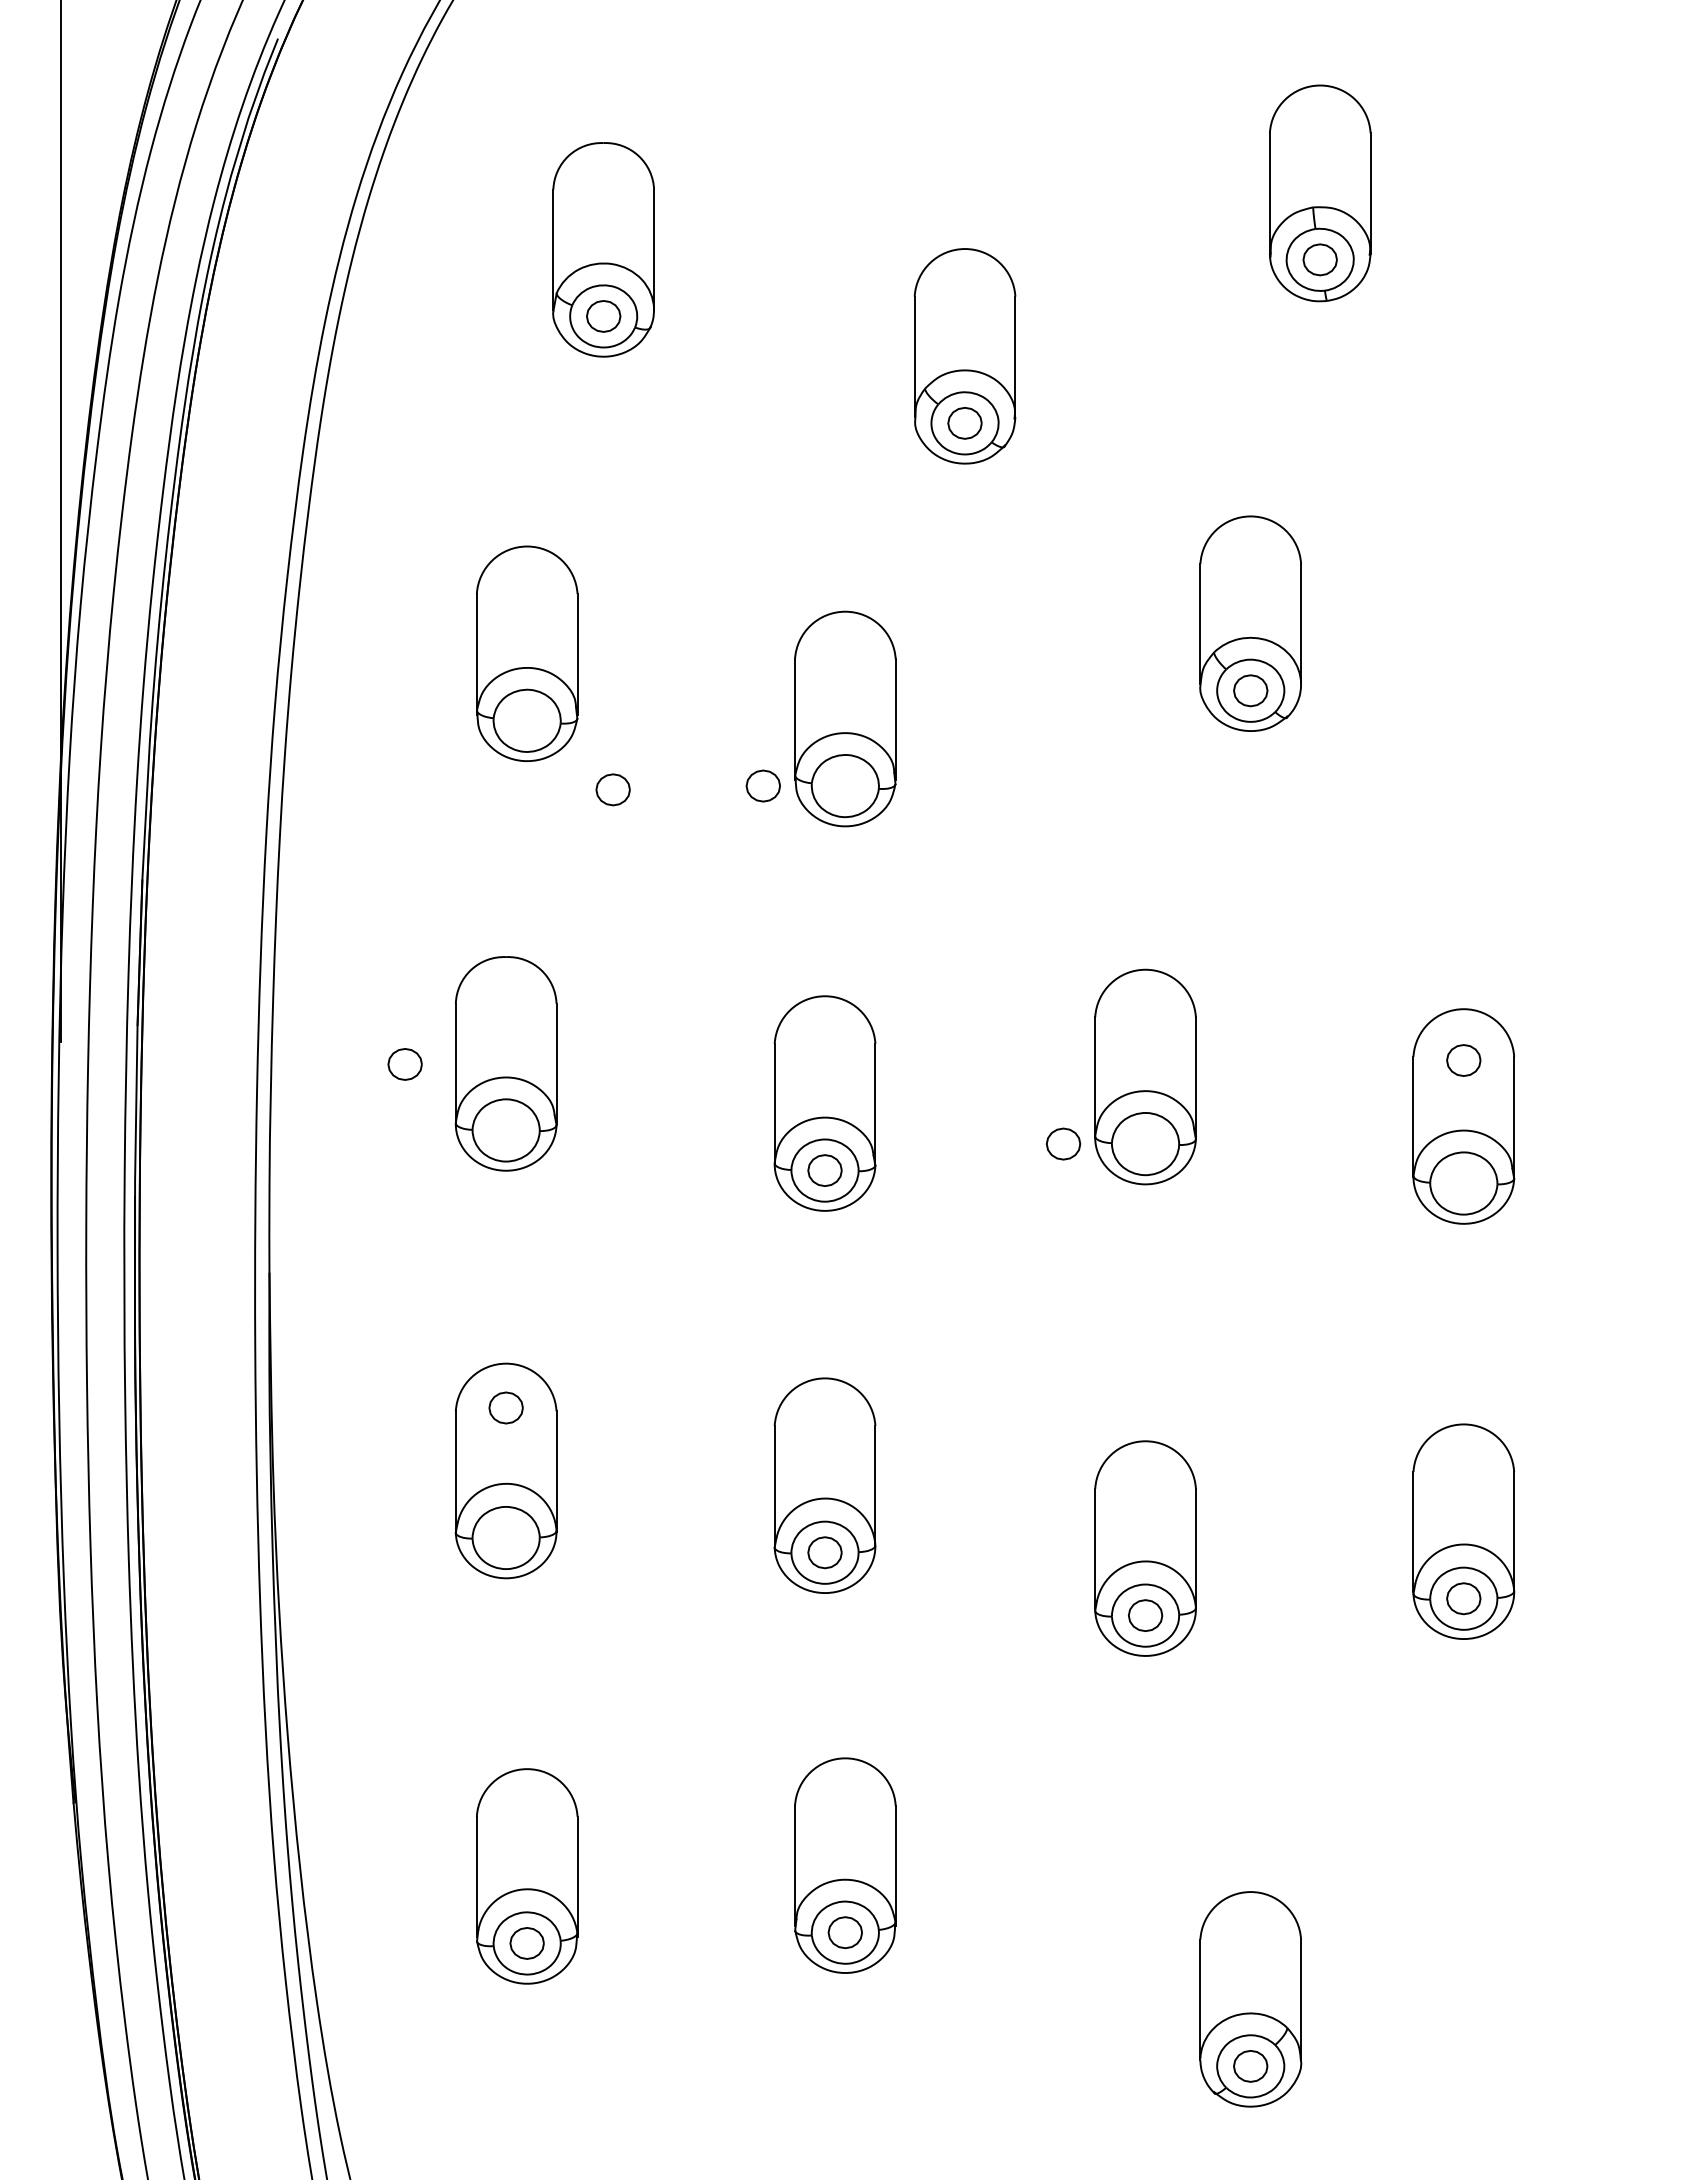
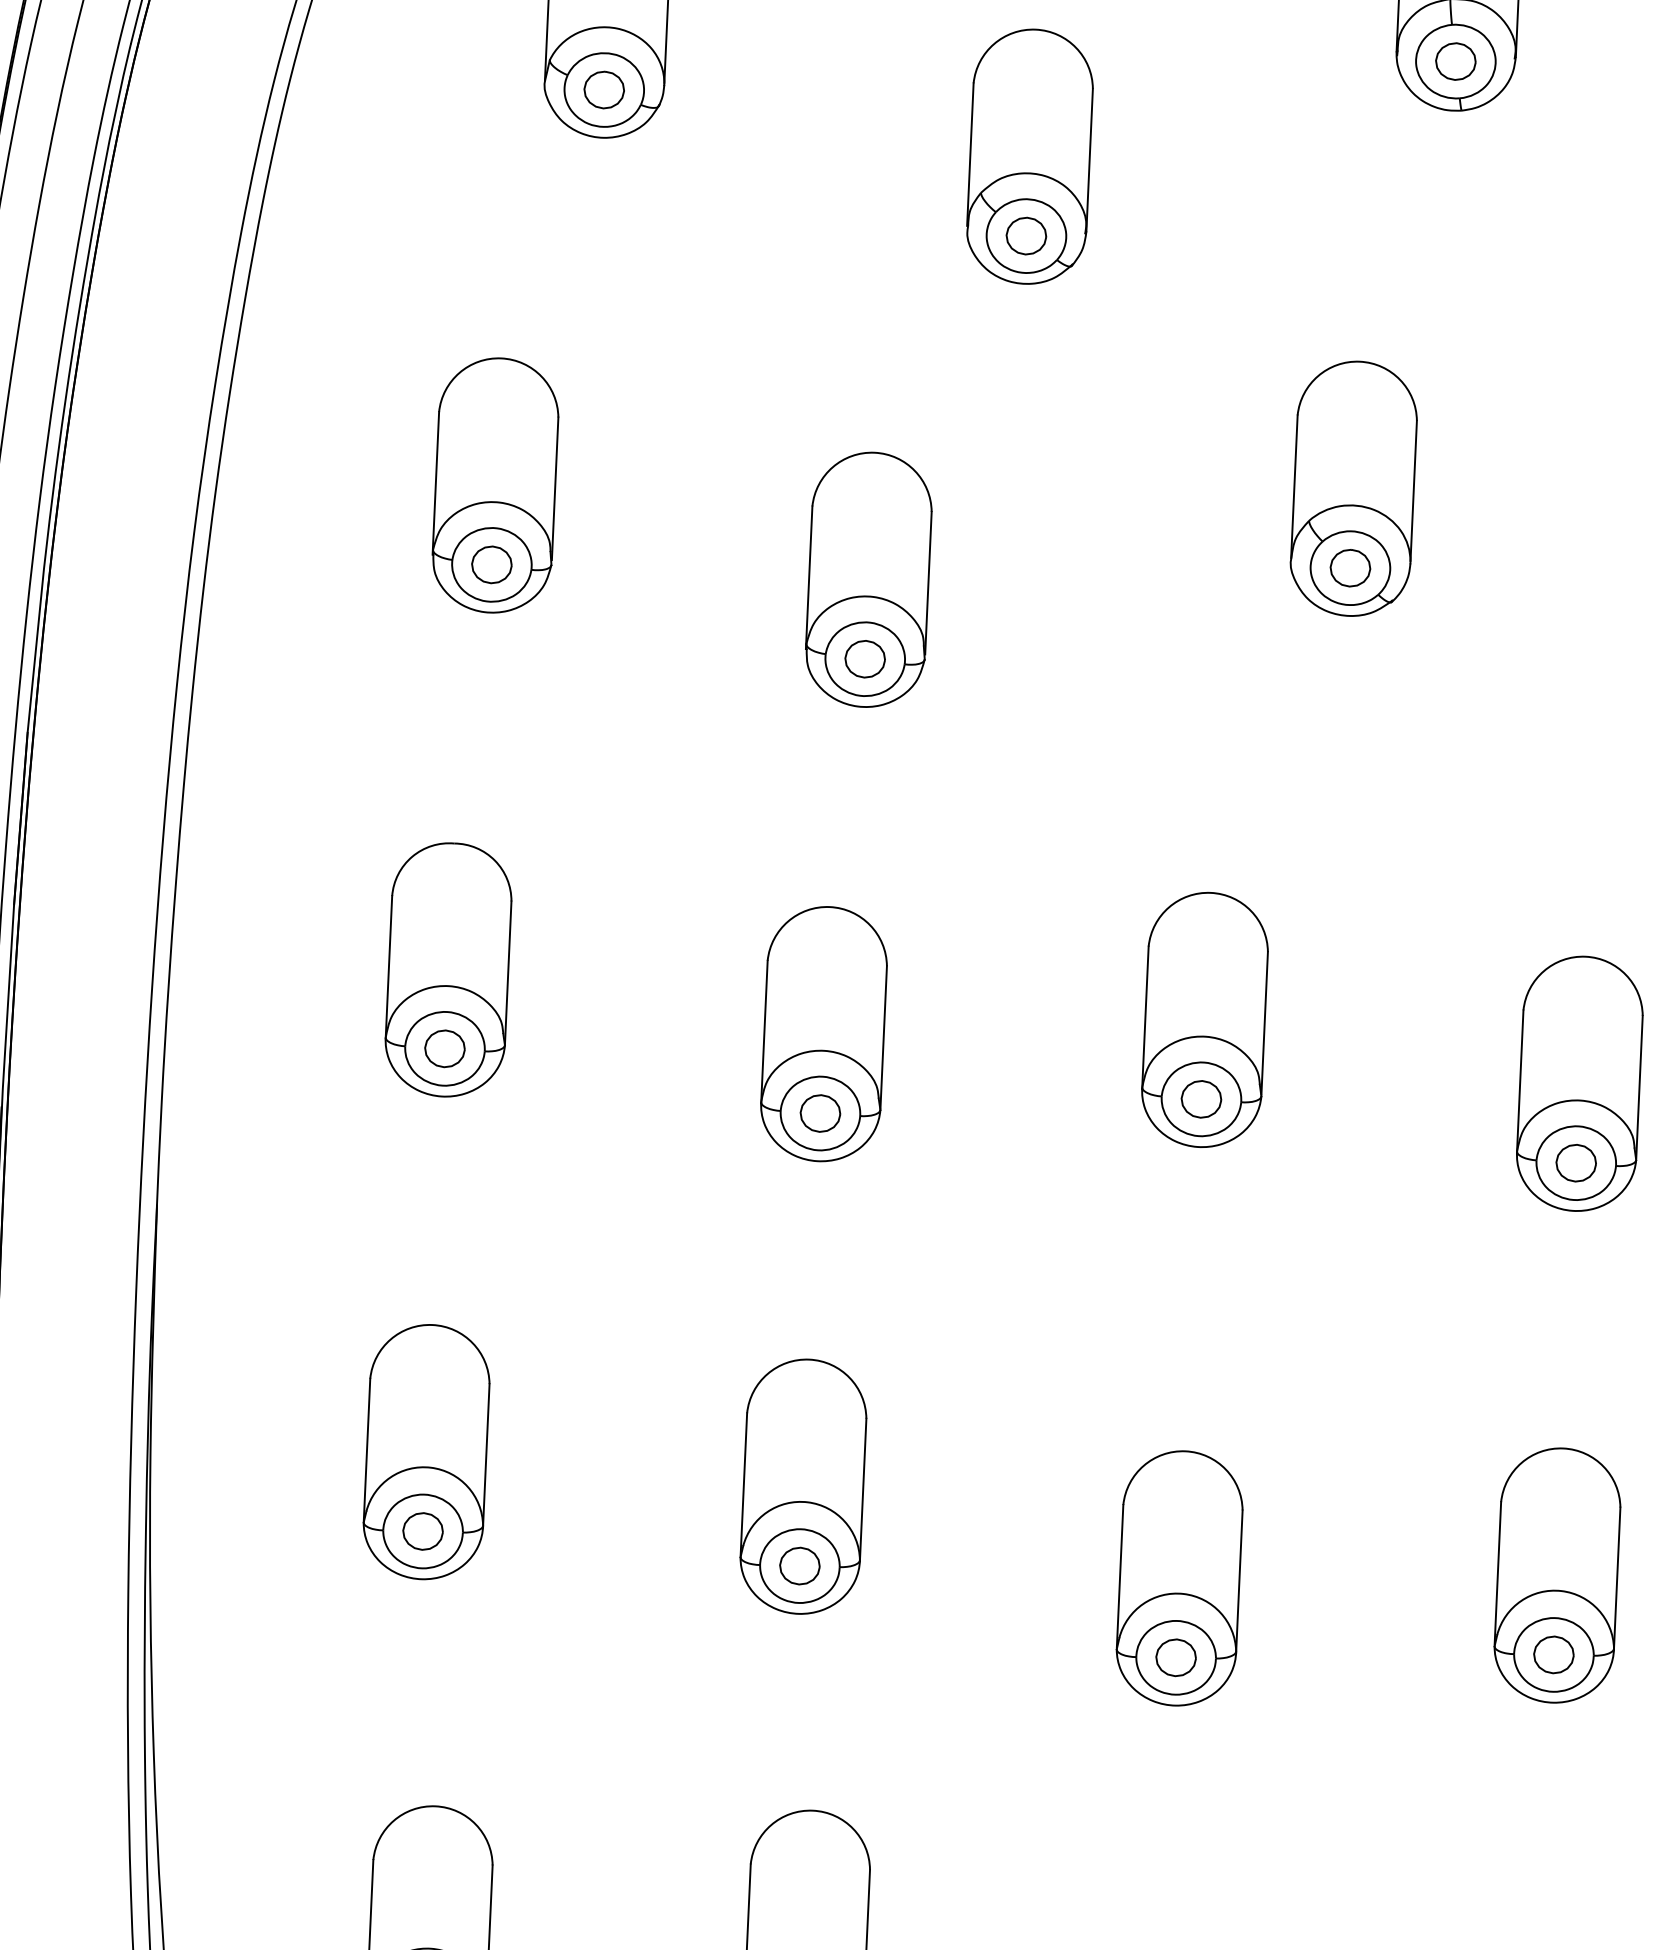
part: (762, 785) -> (864, 658), moved
part: (612, 789) -> (491, 564), moved
part: (1463, 1060) -> (1575, 1163), moved
part: (404, 1064) -> (444, 1048), moved
part: (1063, 1143) -> (1201, 1098), moved
part: (505, 1407) -> (422, 1530), moved

